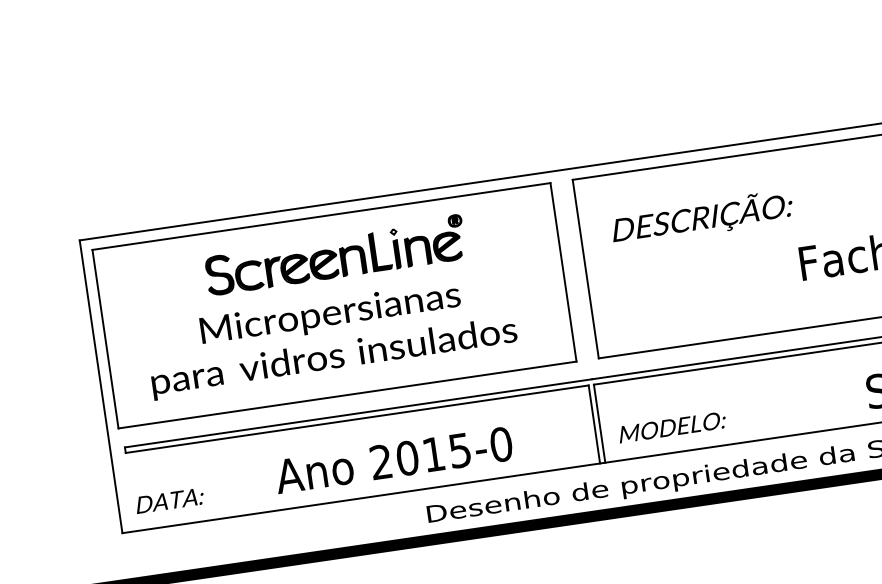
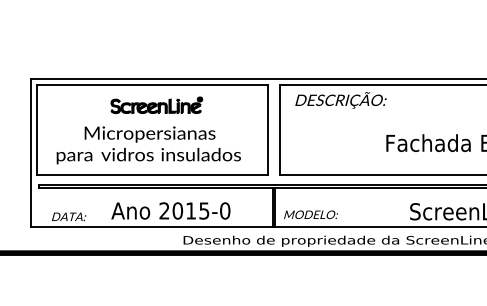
text: (701, 218) -> (340, 100), moved
part: (334, 255) -> (156, 105), size x0.7
text: (170, 499) -> (69, 216), moved

